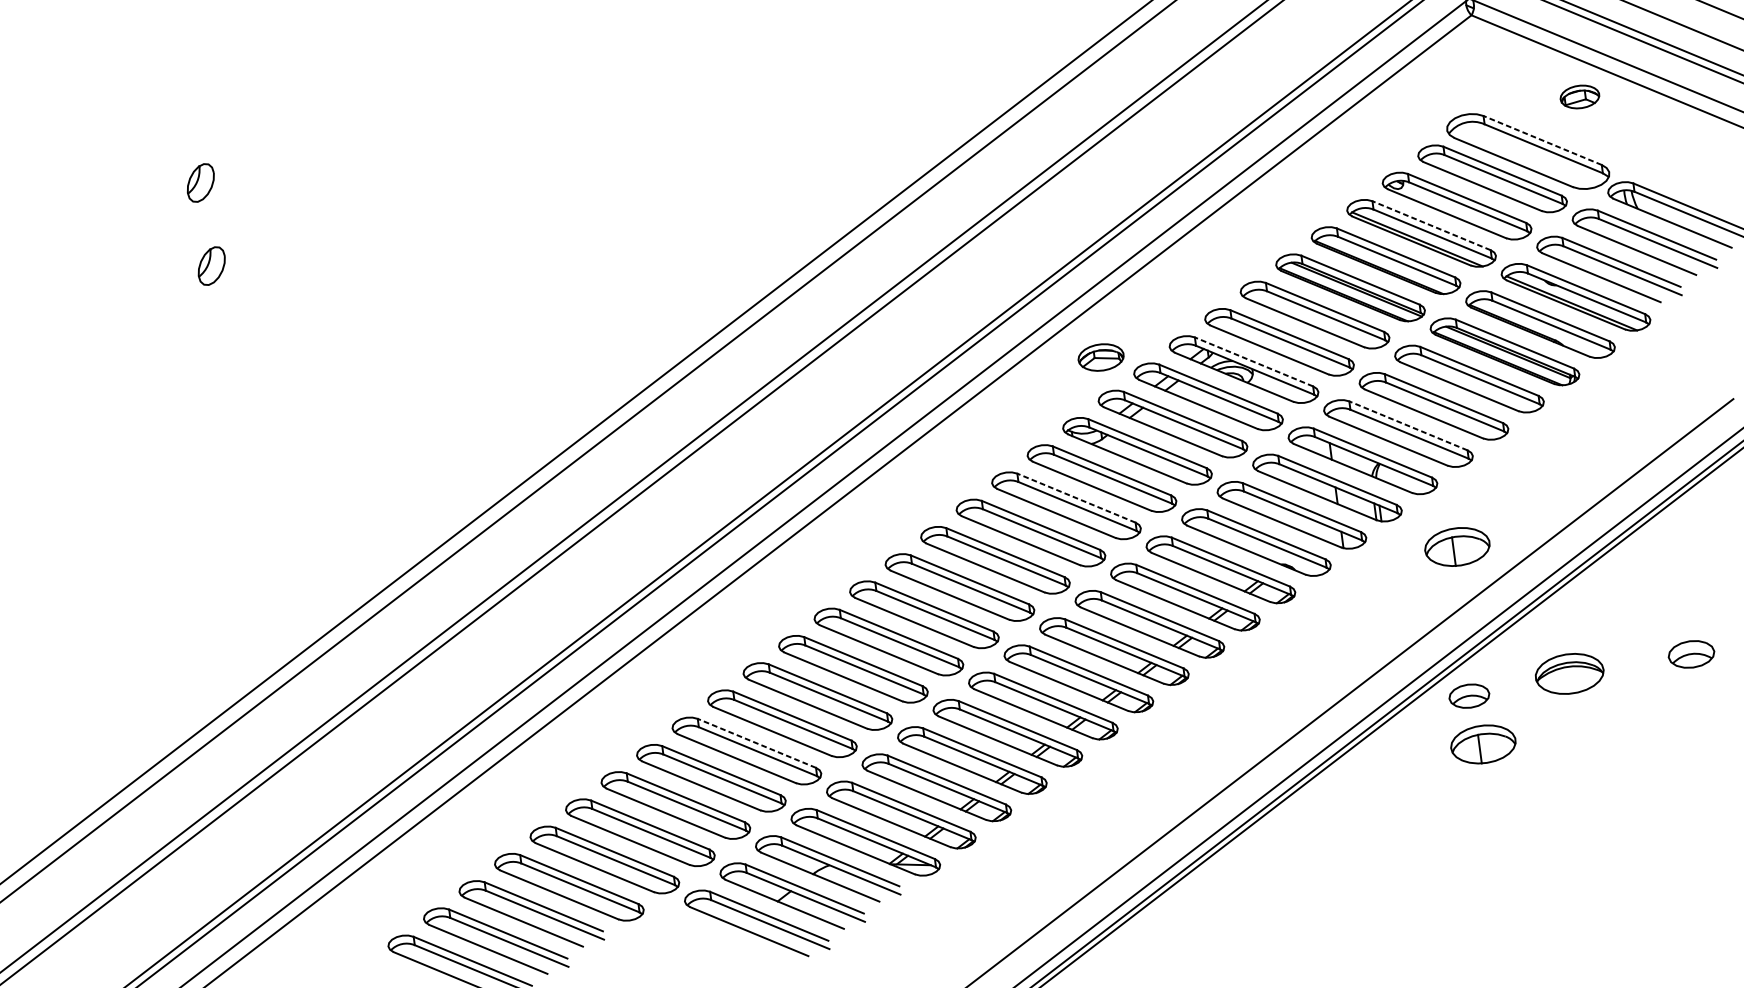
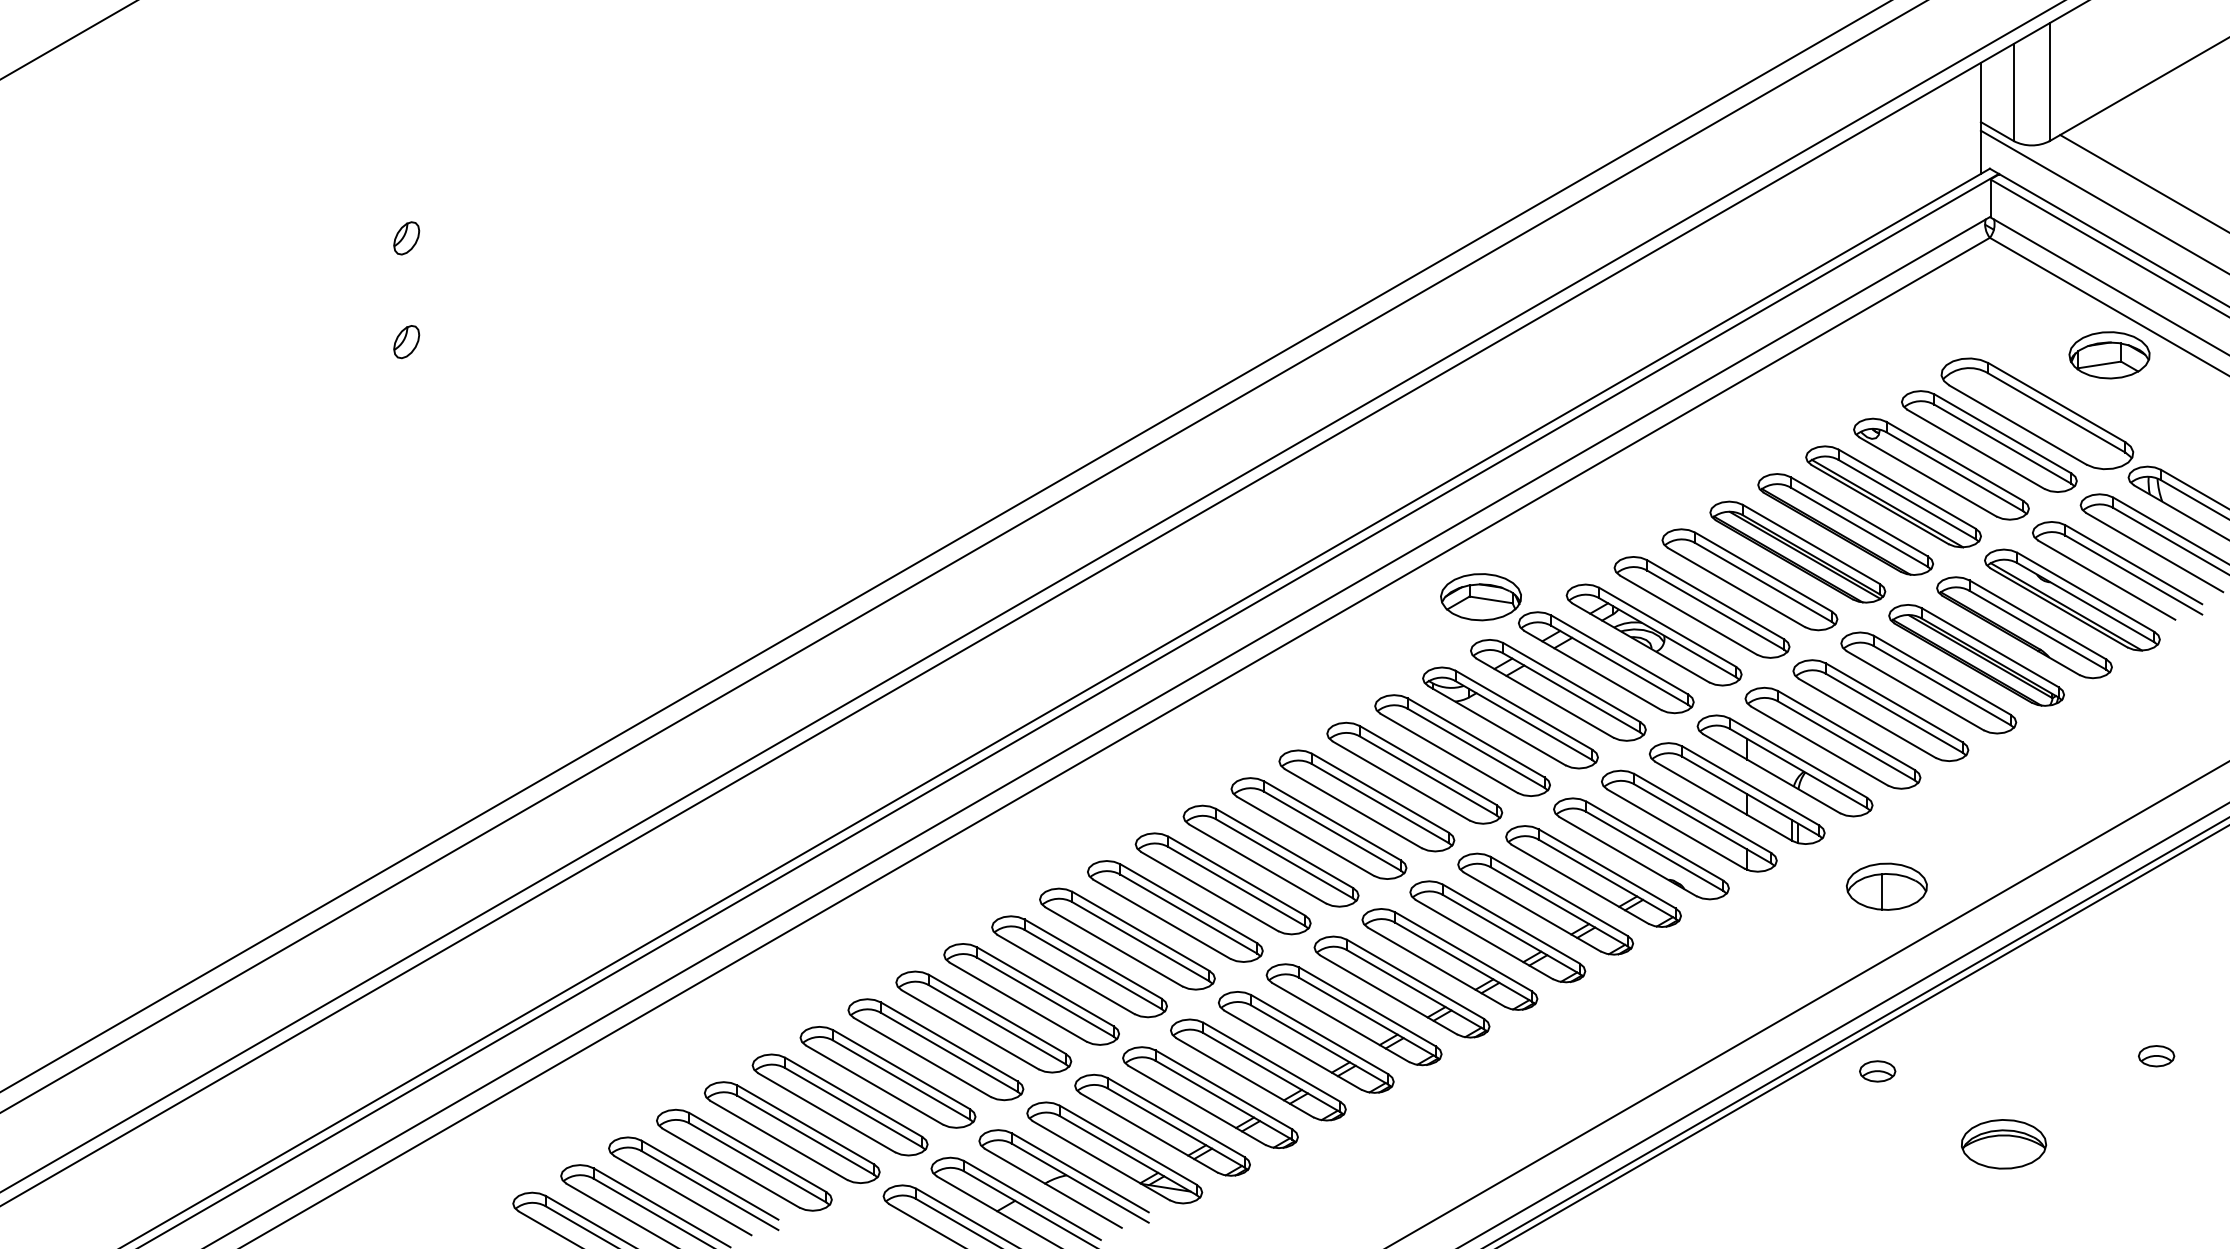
part: (1579, 97) -> (2109, 355), size x1.67
line: (1542, 140) -> (2056, 402), dashed -> solid
part: (200, 183) -> (406, 238), size x0.71
line: (1431, 225) -> (1906, 488), dashed -> solid
part: (211, 266) -> (406, 342), size x0.71
part: (1100, 357) -> (1480, 597), size x1.43
line: (1253, 362) -> (1667, 627), dashed -> solid
line: (1408, 425) -> (1846, 730), dashed -> solid
line: (1075, 498) -> (1427, 765), dashed -> solid
part: (1691, 654) -> (2156, 1056), size x0.62
part: (1570, 674) -> (2004, 1144), moved
part: (1469, 696) -> (1877, 1071), size x0.71
line: (756, 743) -> (996, 1014), dashed -> solid
part: (1483, 744) -> (1886, 1132), removed

